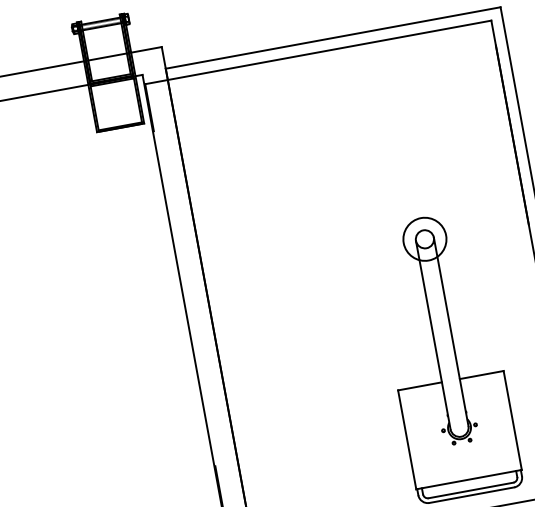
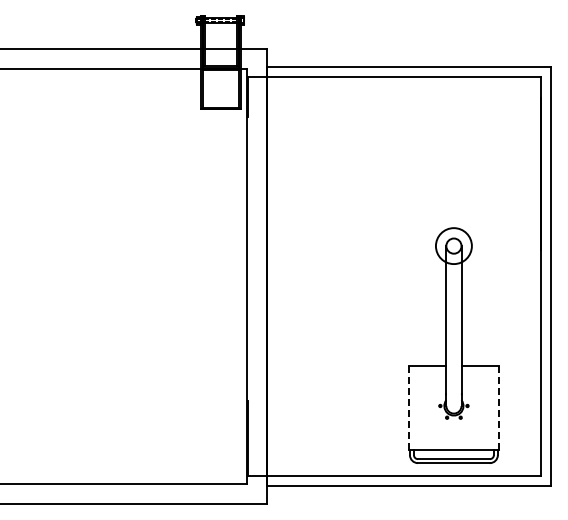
line: (512, 421) -> (498, 408), solid -> dashed
line: (407, 440) -> (409, 408), solid -> dashed

